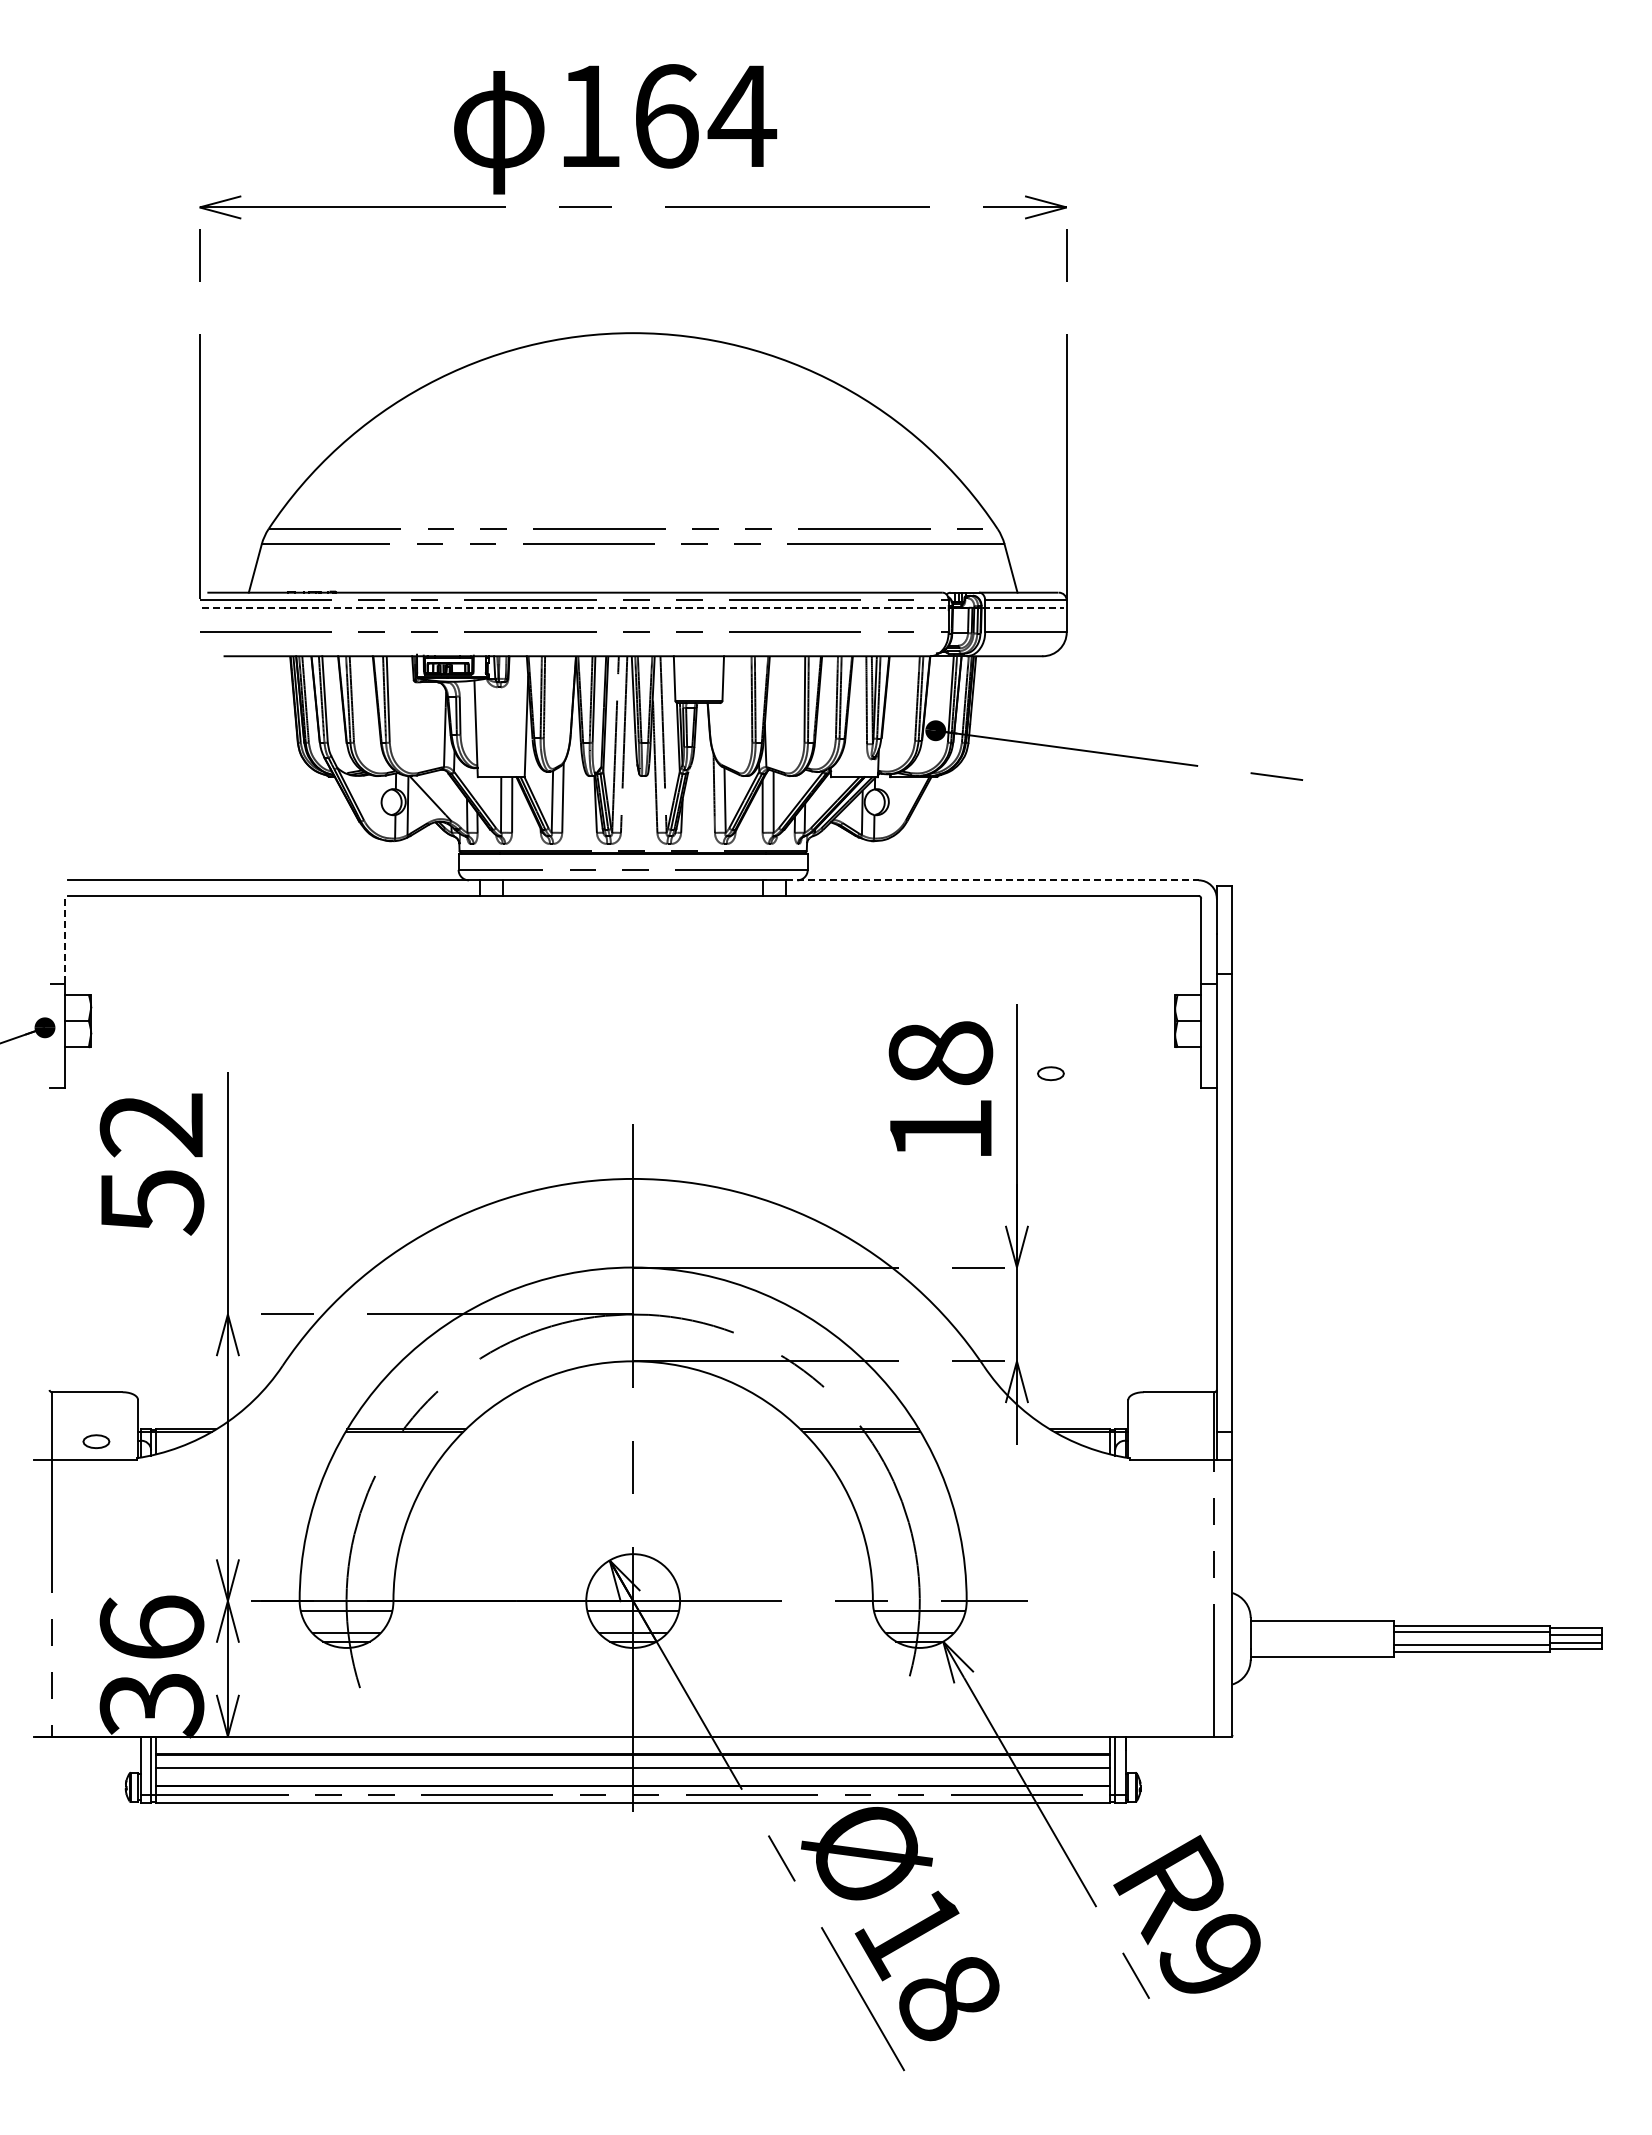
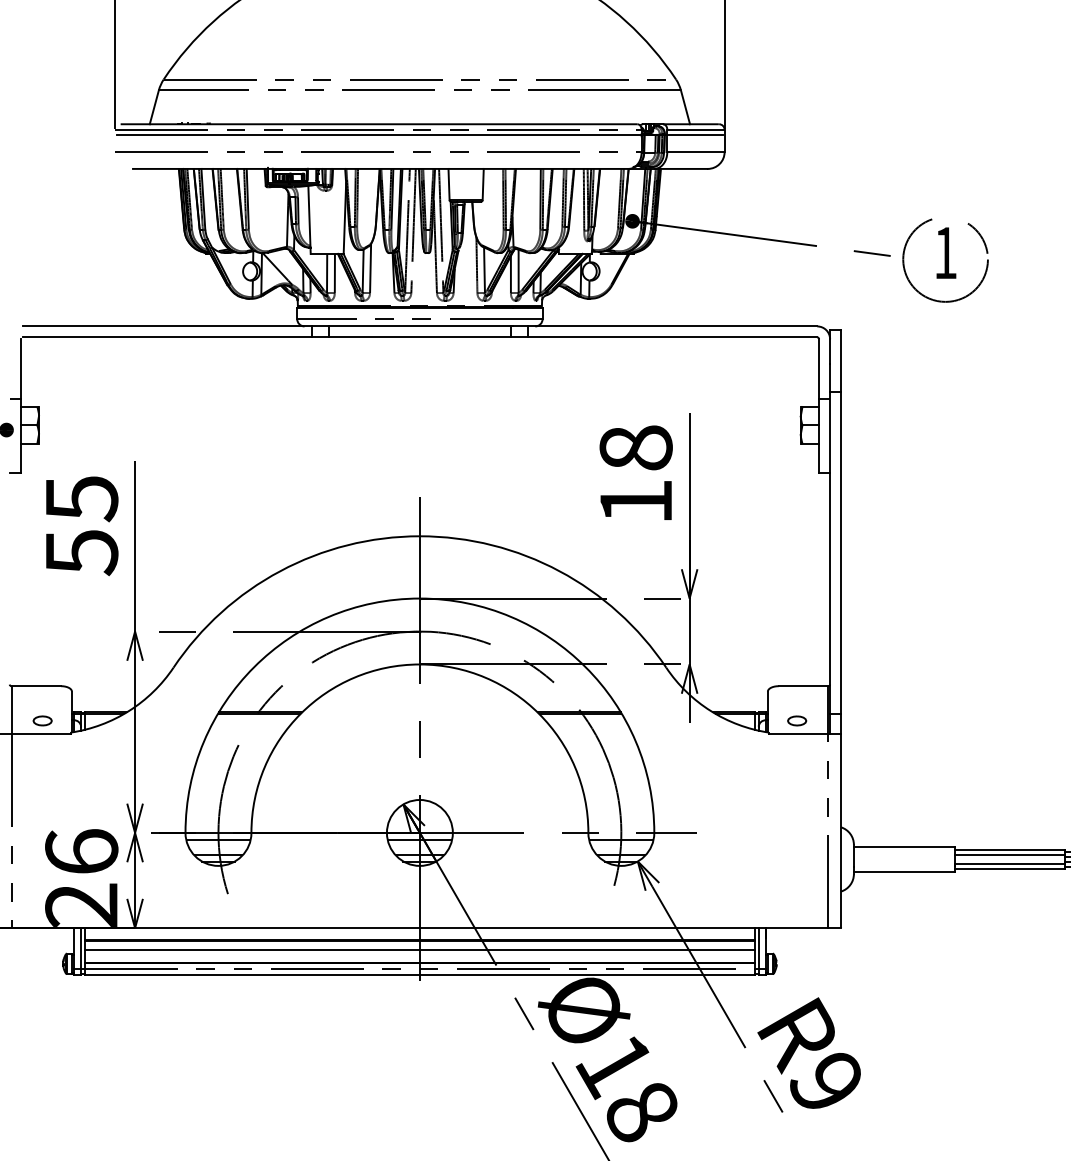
line: (633, 607) -> (420, 134), dashed -> solid
part: (1381, 786) -> (945, 260), added
line: (993, 880) -> (673, 326), dashed -> solid
line: (65, 941) -> (20, 369), dashed -> solid
part: (1050, 1073) -> (796, 720), moved
text: (151, 1126) -> (81, 499), 52 -> 55
text: (152, 1705) -> (82, 906), 36 -> 26

